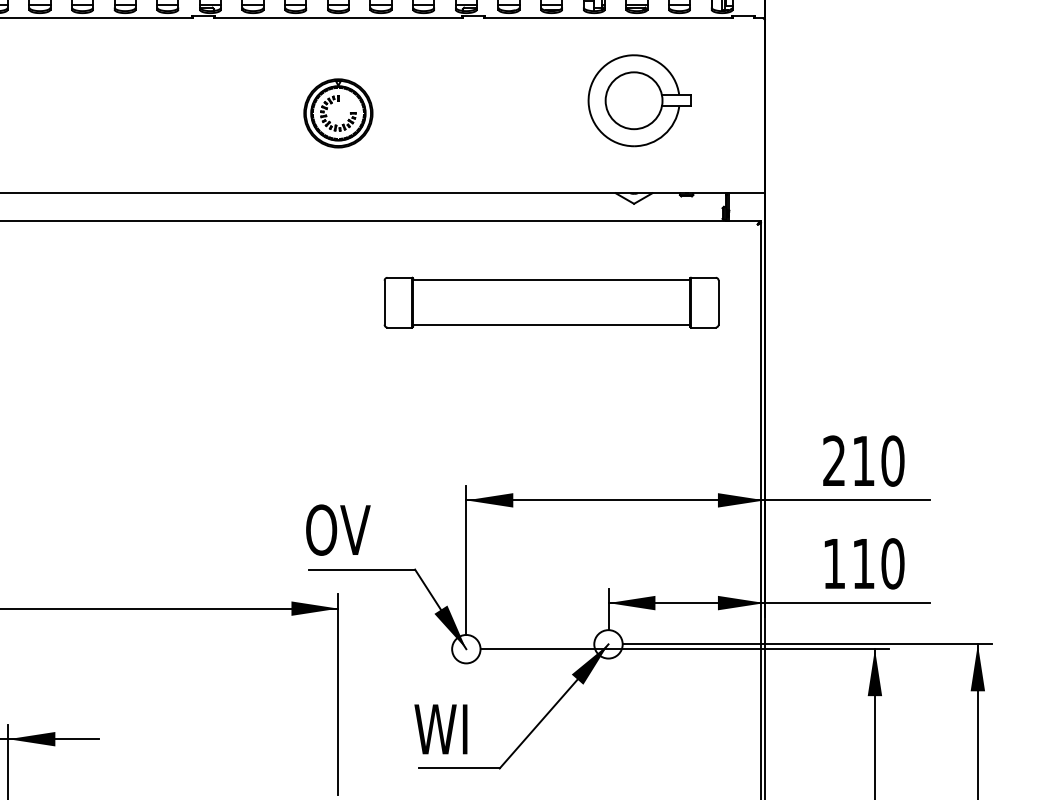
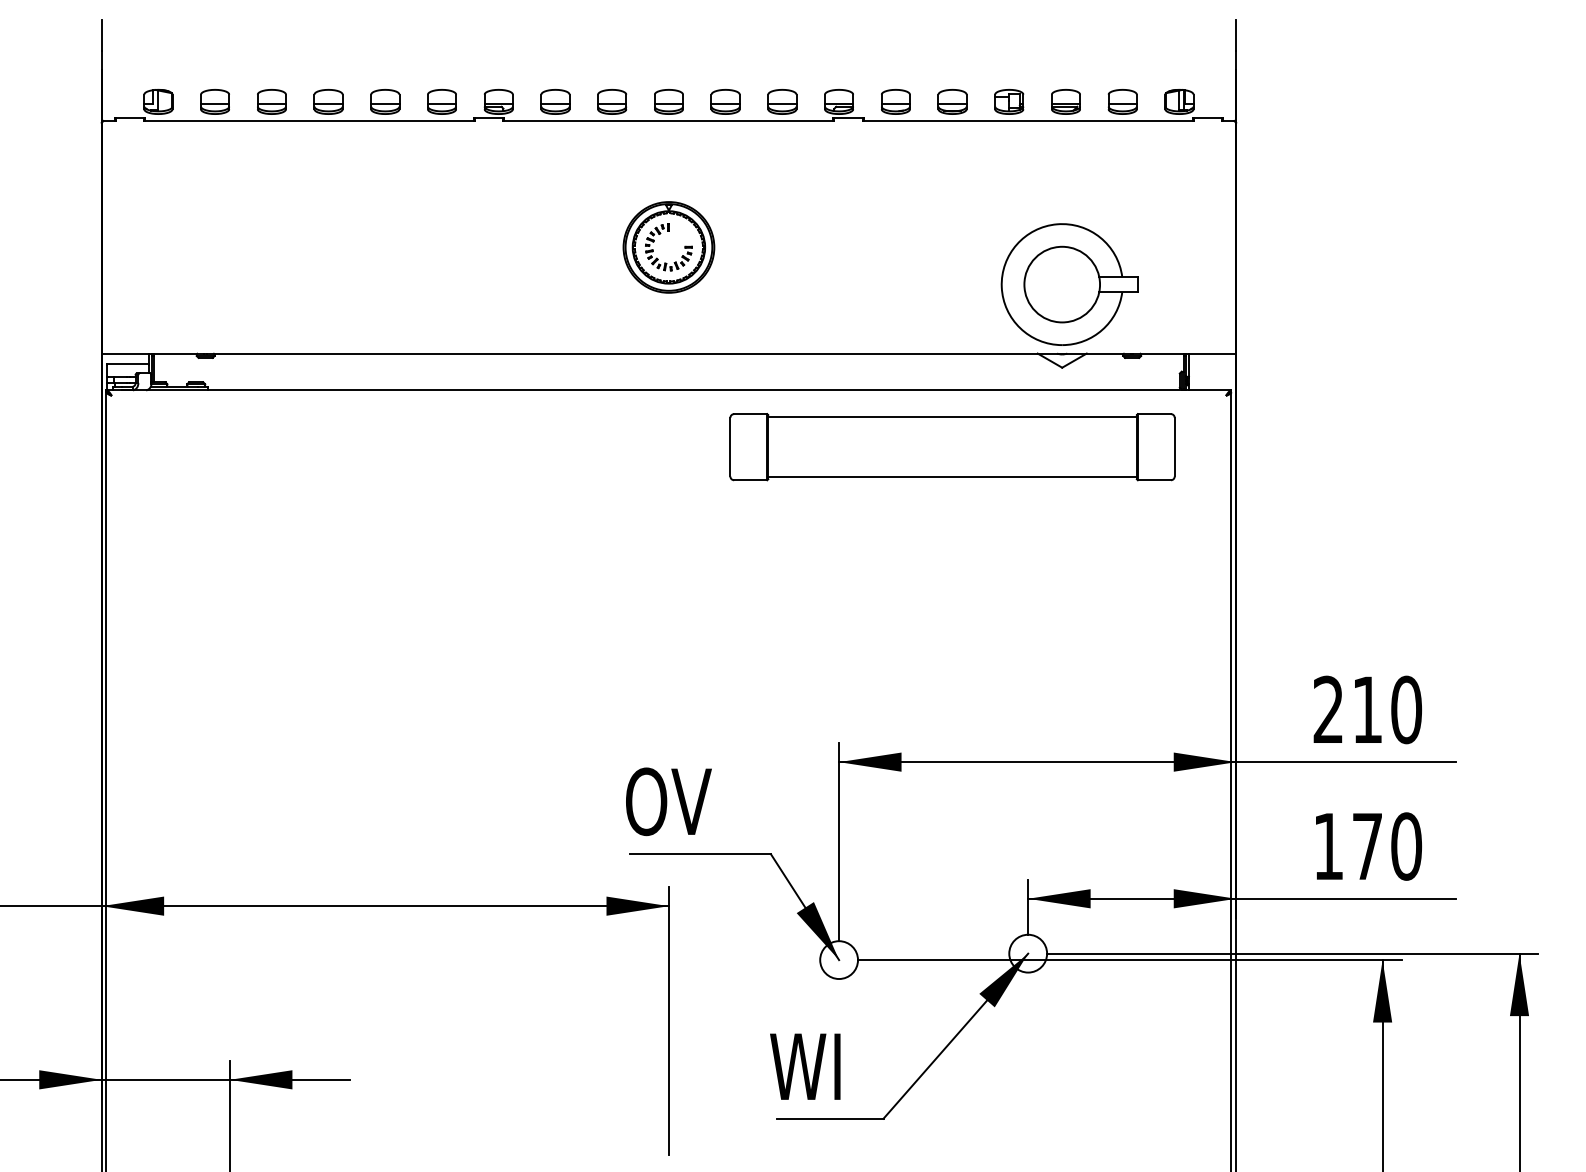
part: (639, 100) -> (1069, 284), moved
part: (551, 302) -> (952, 447), moved
text: (863, 563) -> (1367, 846), 110 -> 170

